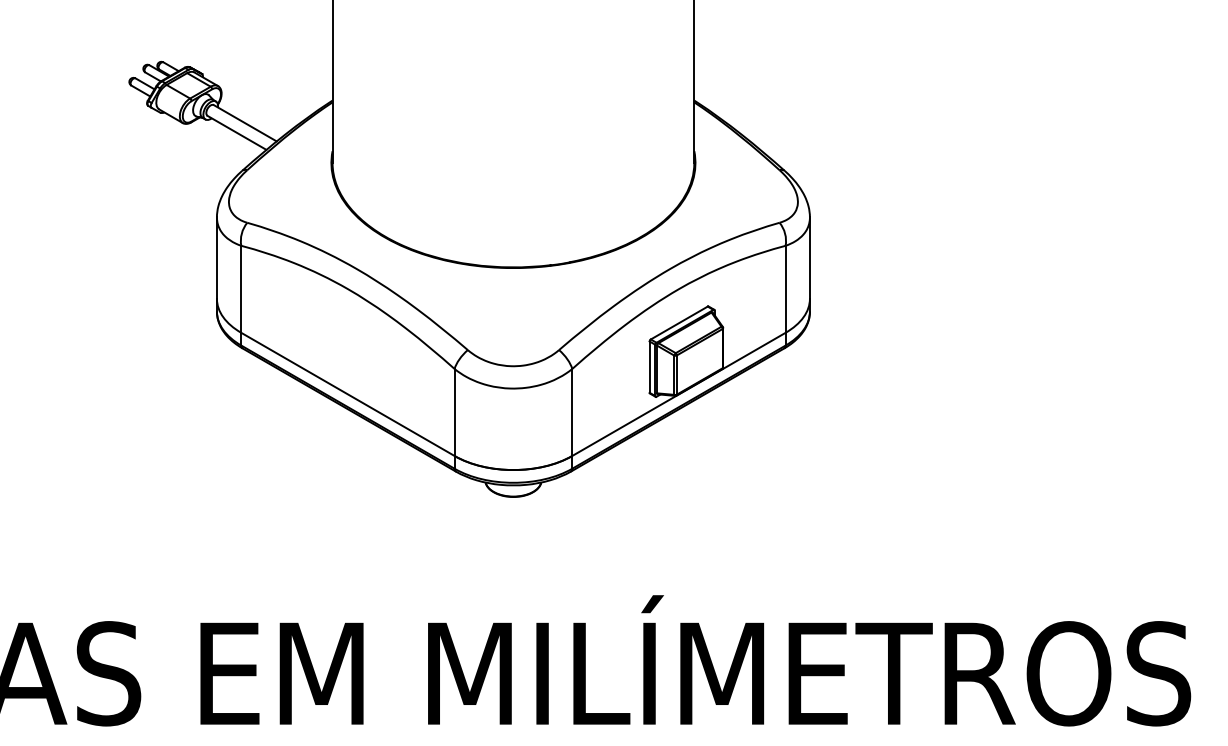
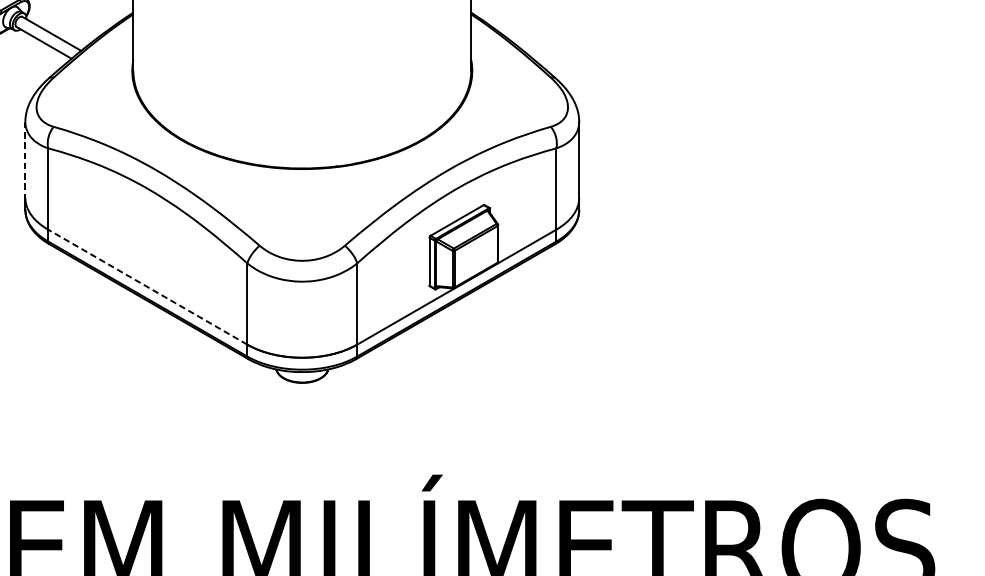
line: (216, 258) -> (24, 160), solid -> dashed
line: (347, 394) -> (147, 287), solid -> dashed

